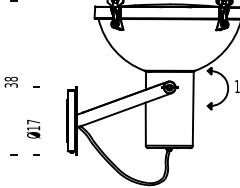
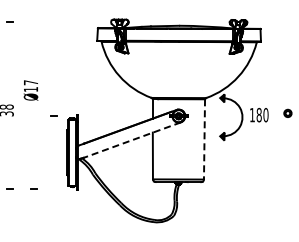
line: (35, 86) -> (53, 115), moved
line: (127, 109) -> (132, 140), solid -> dashed
line: (193, 109) -> (204, 140), solid -> dashed
text: (33, 129) -> (30, 90), moved

